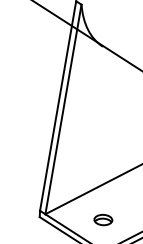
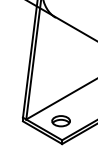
part: (102, 220) -> (60, 121), size x1.67

